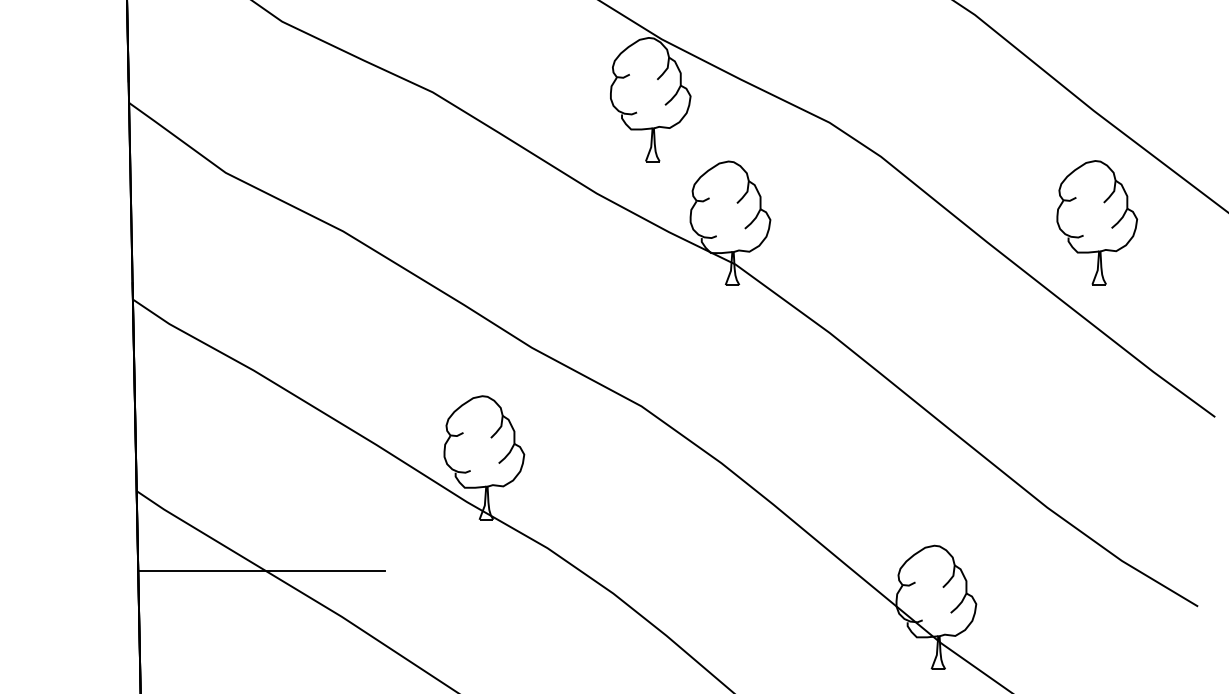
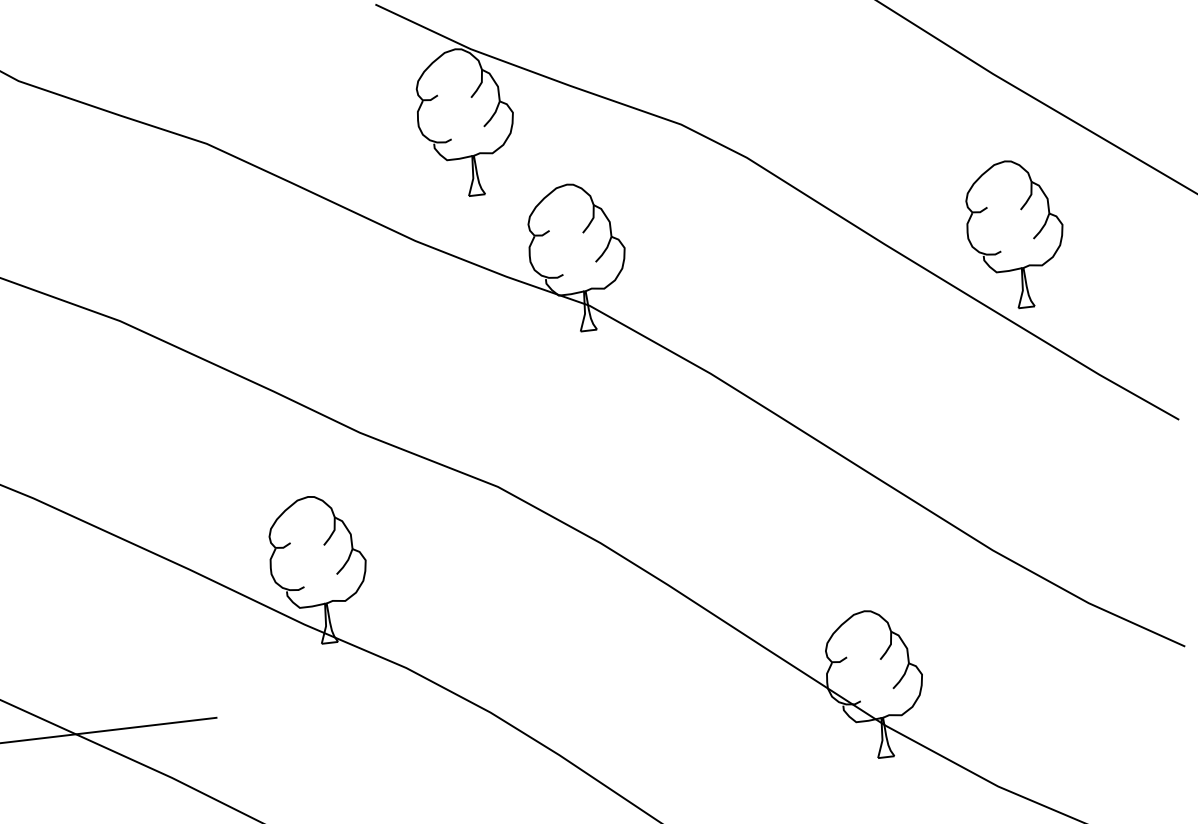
part: (1097, 222) -> (1015, 234), moved

